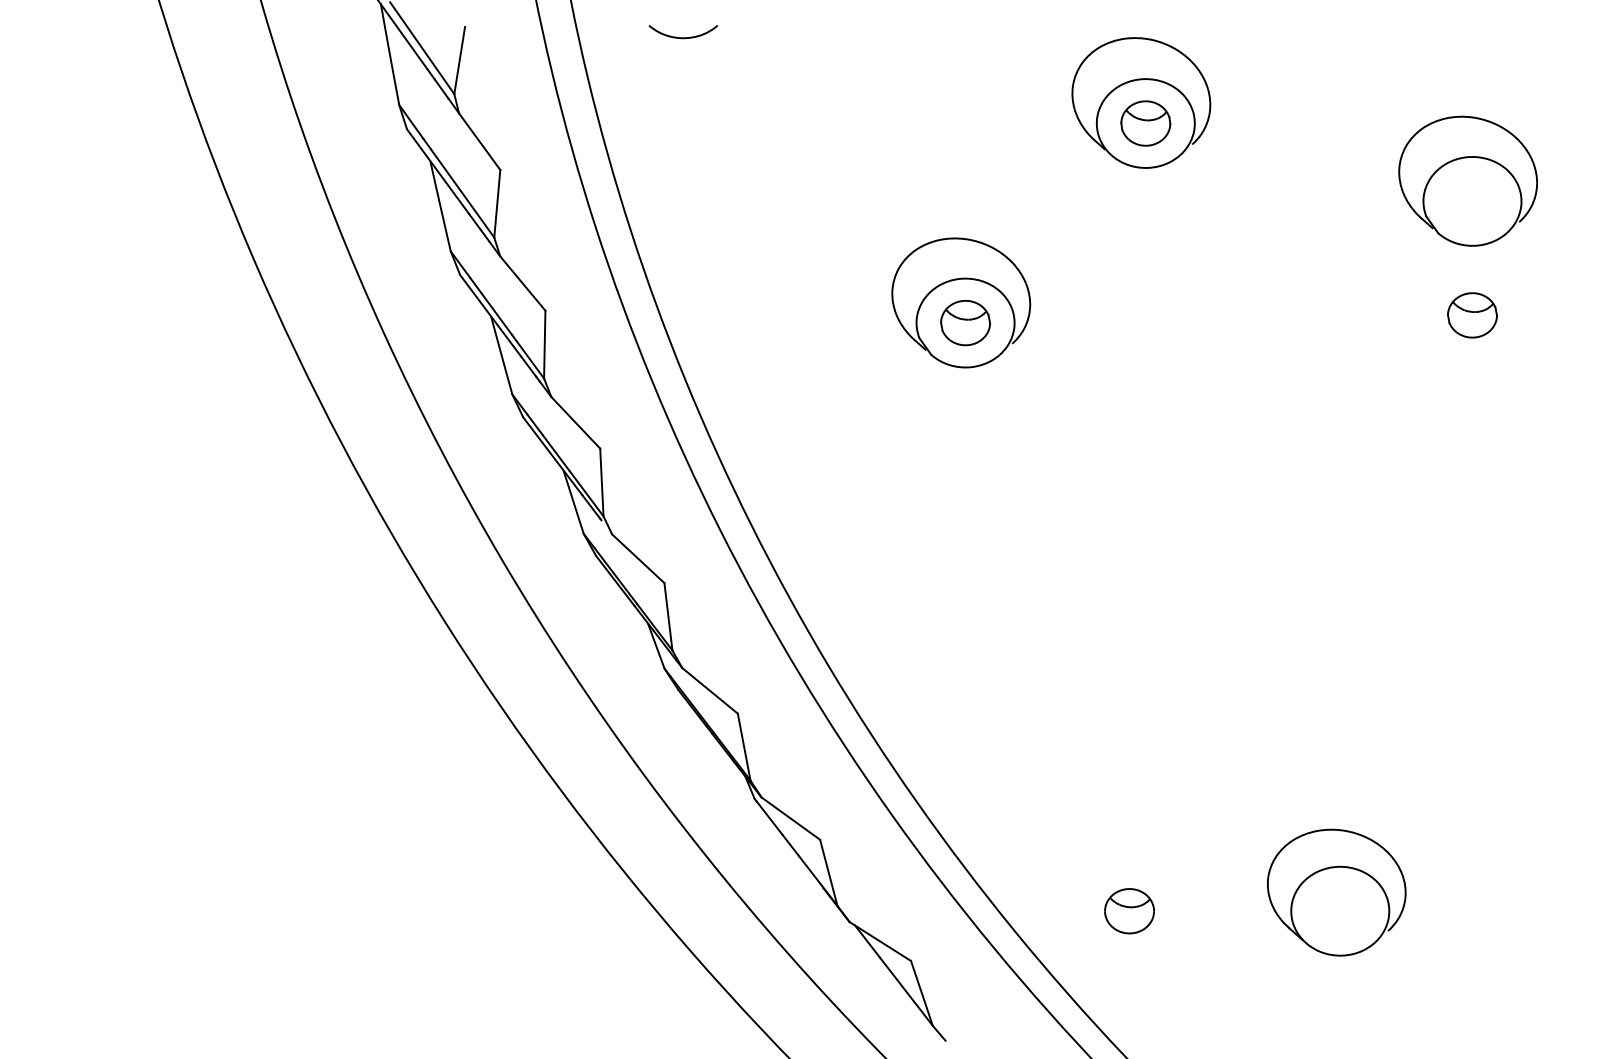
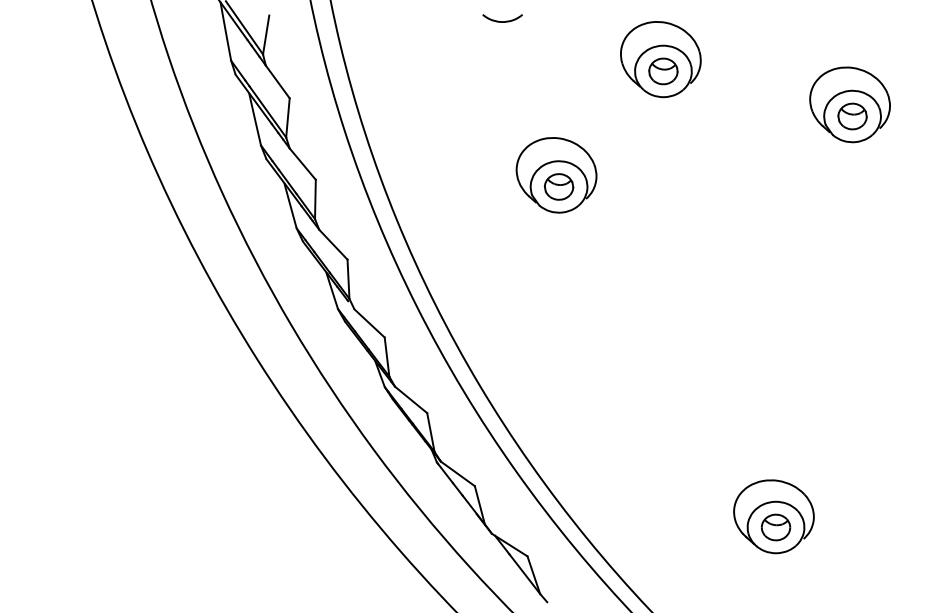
curve: (683, 37) -> (502, 21), moved
part: (1472, 315) -> (852, 116), moved
part: (1130, 911) -> (776, 527), moved

